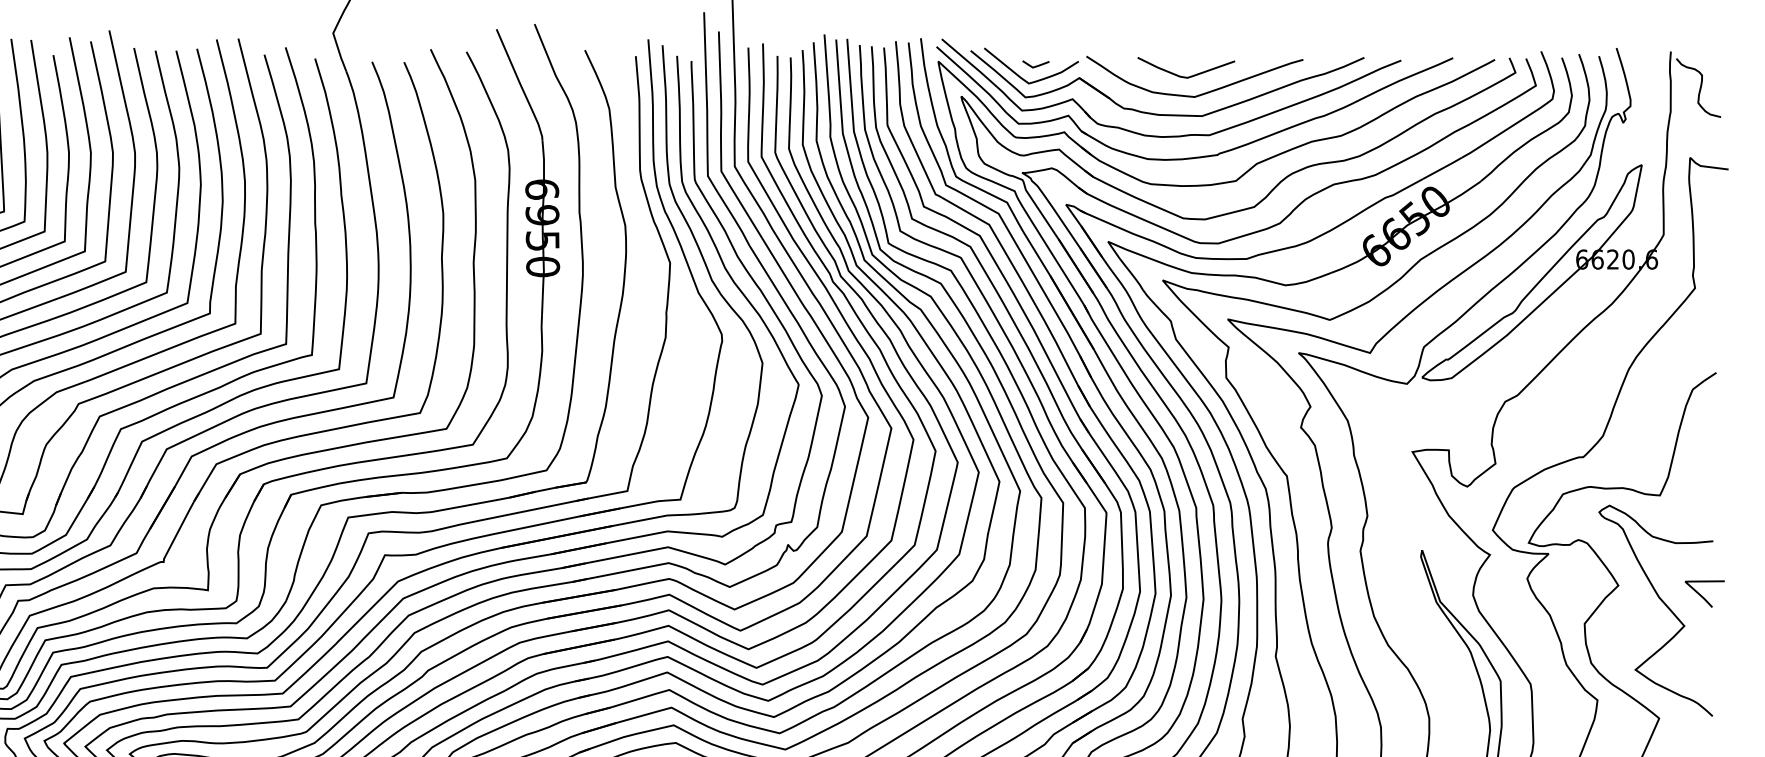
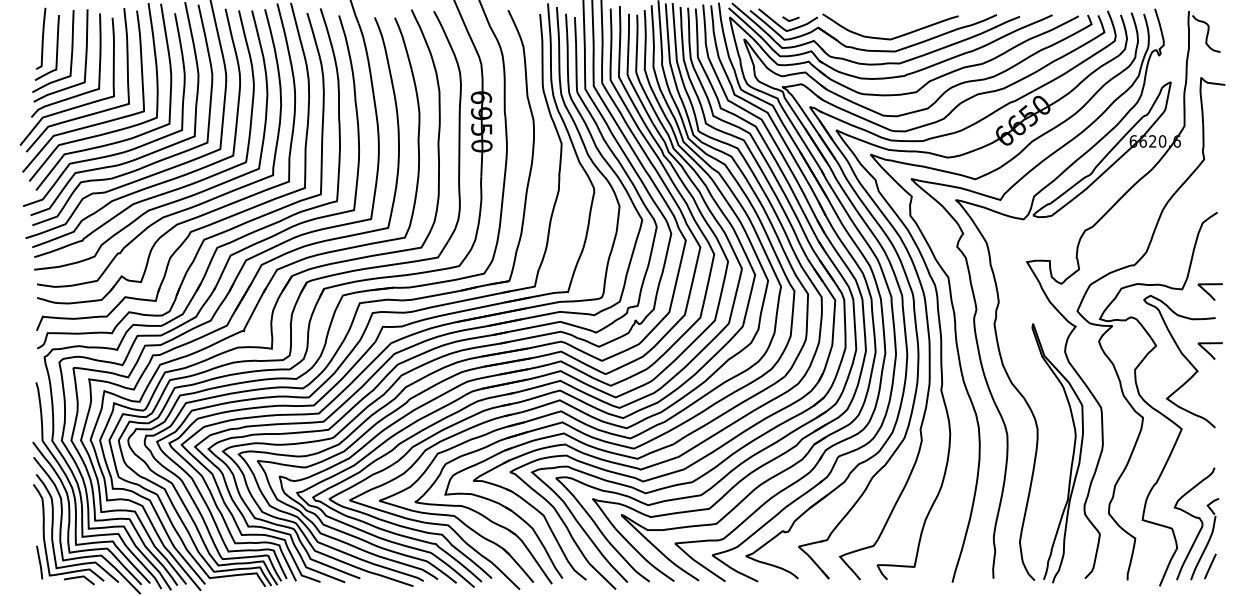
curve: (1180, 74) -> (881, 25), removed
curve: (1701, 500) -> (1208, 292), added

